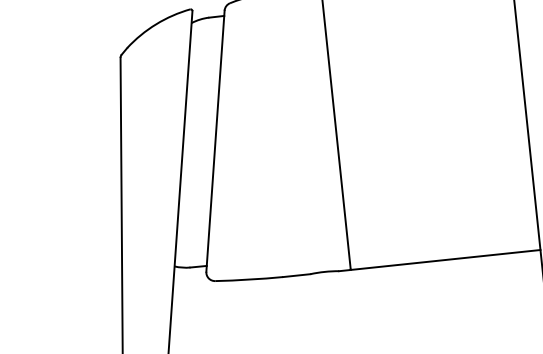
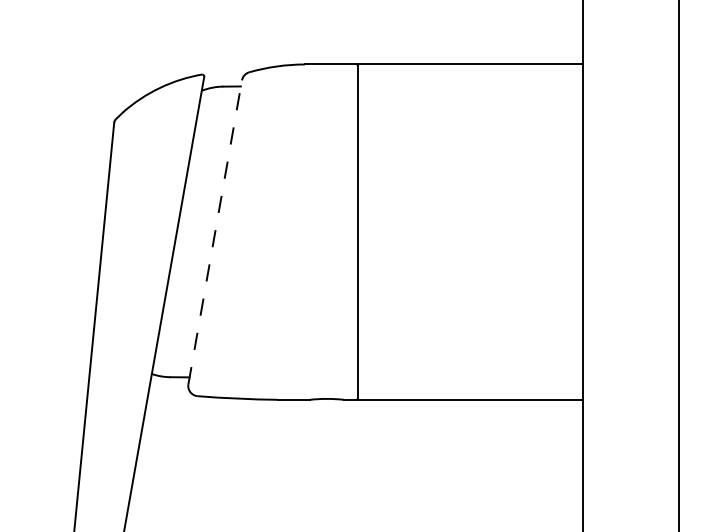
line: (215, 140) -> (215, 231), solid -> dashed

